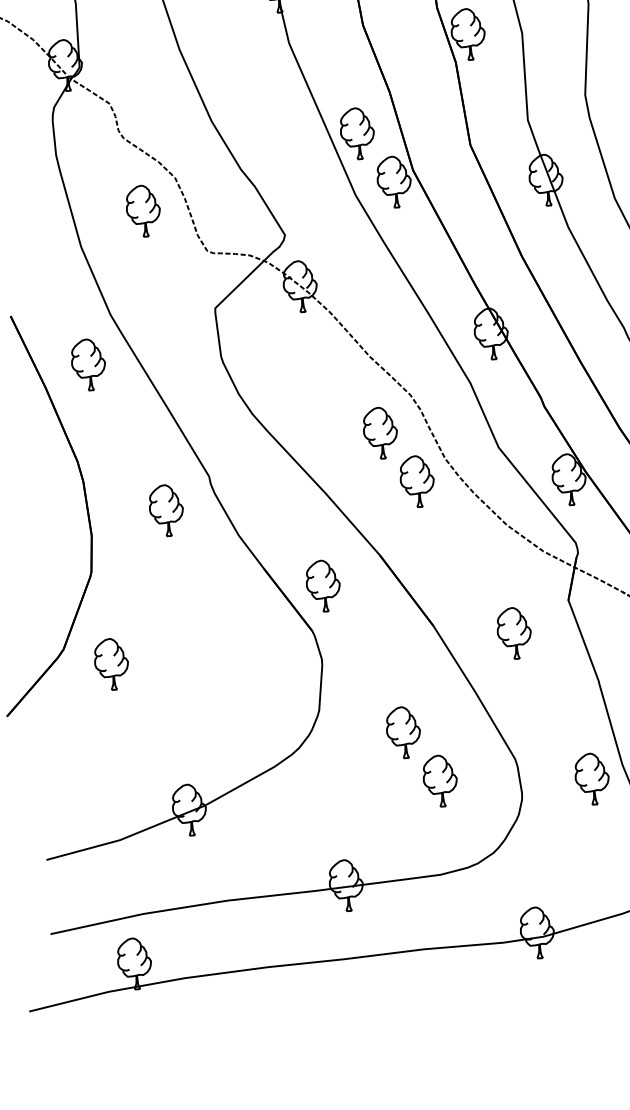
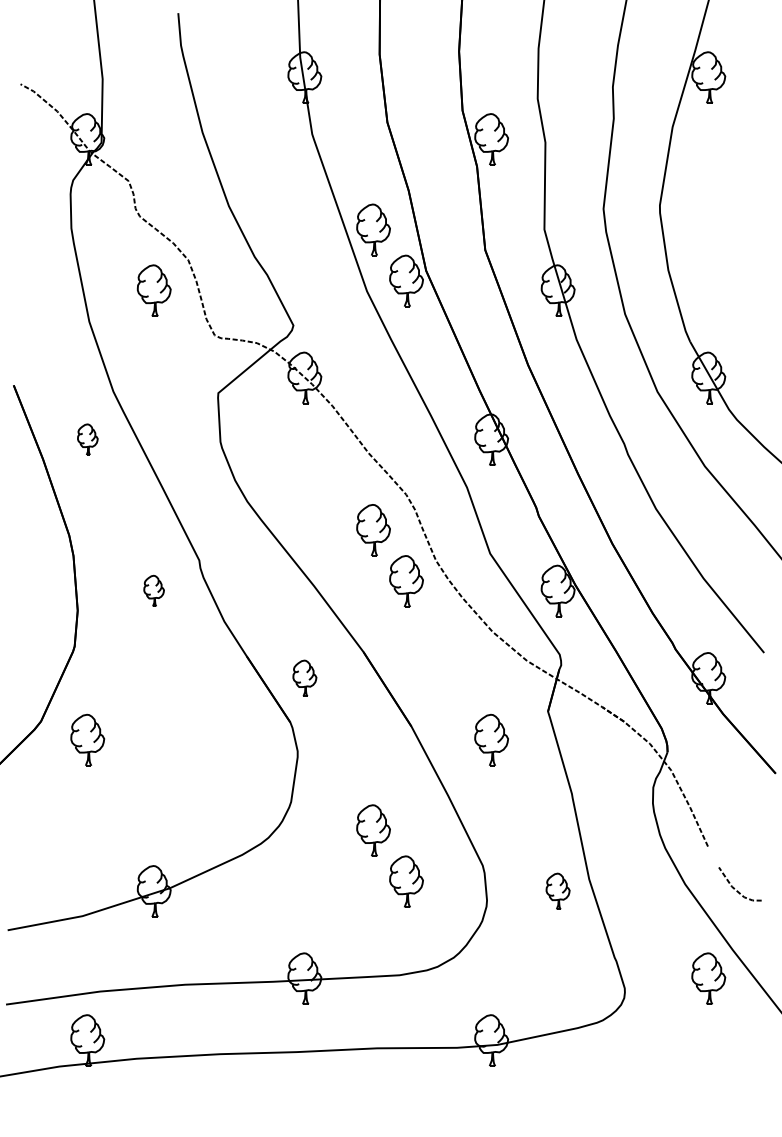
part: (88, 364) -> (87, 439), size x0.6
part: (165, 510) -> (153, 590), size x0.6
part: (323, 586) -> (304, 678), size x0.7
part: (591, 779) -> (557, 891), size x0.7

